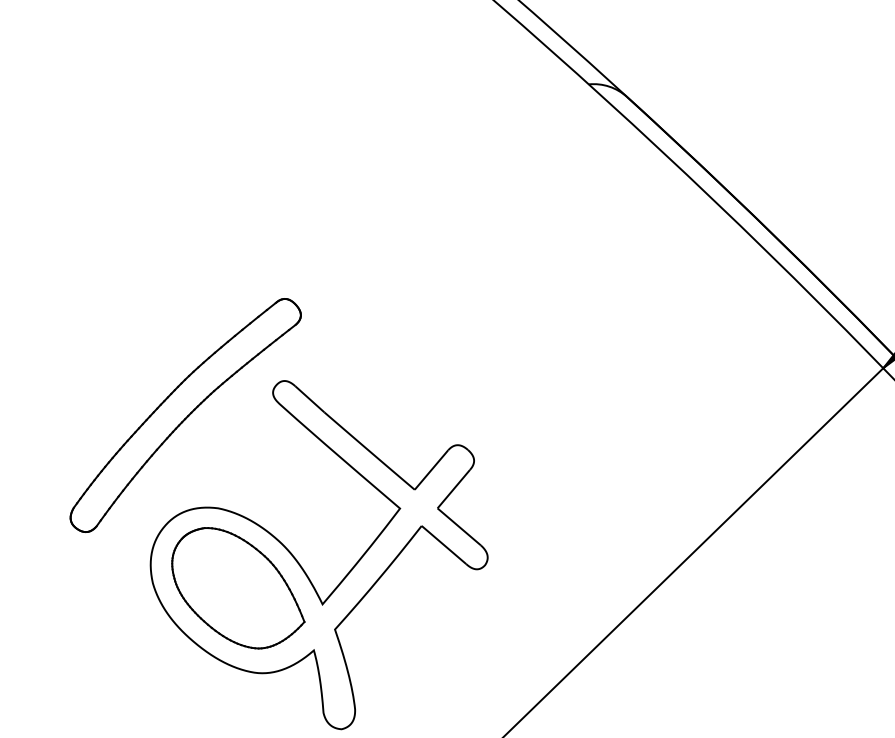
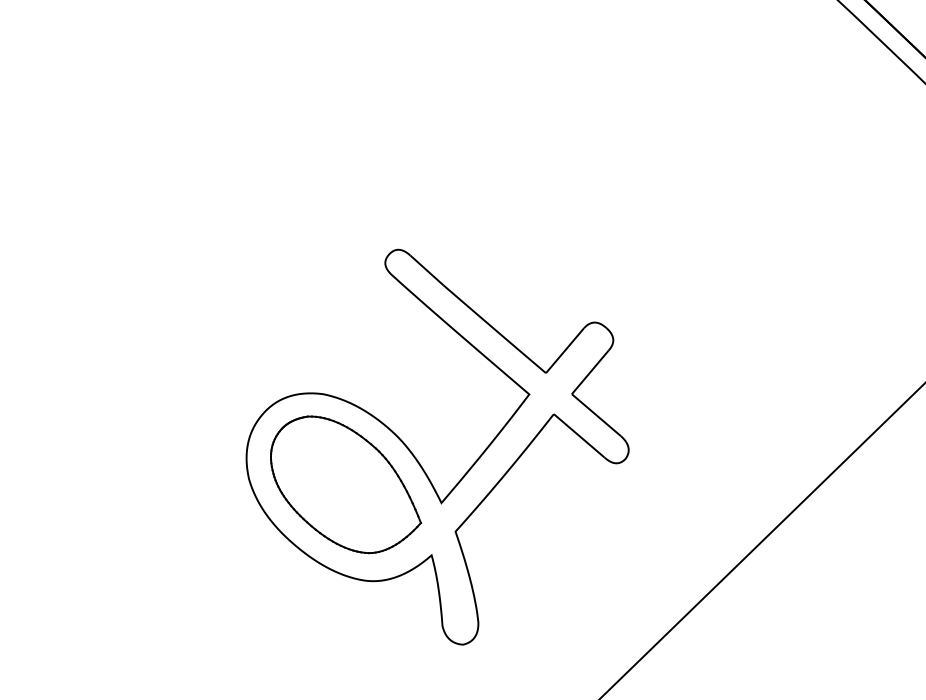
part: (185, 415) -> (286, 288), removed

